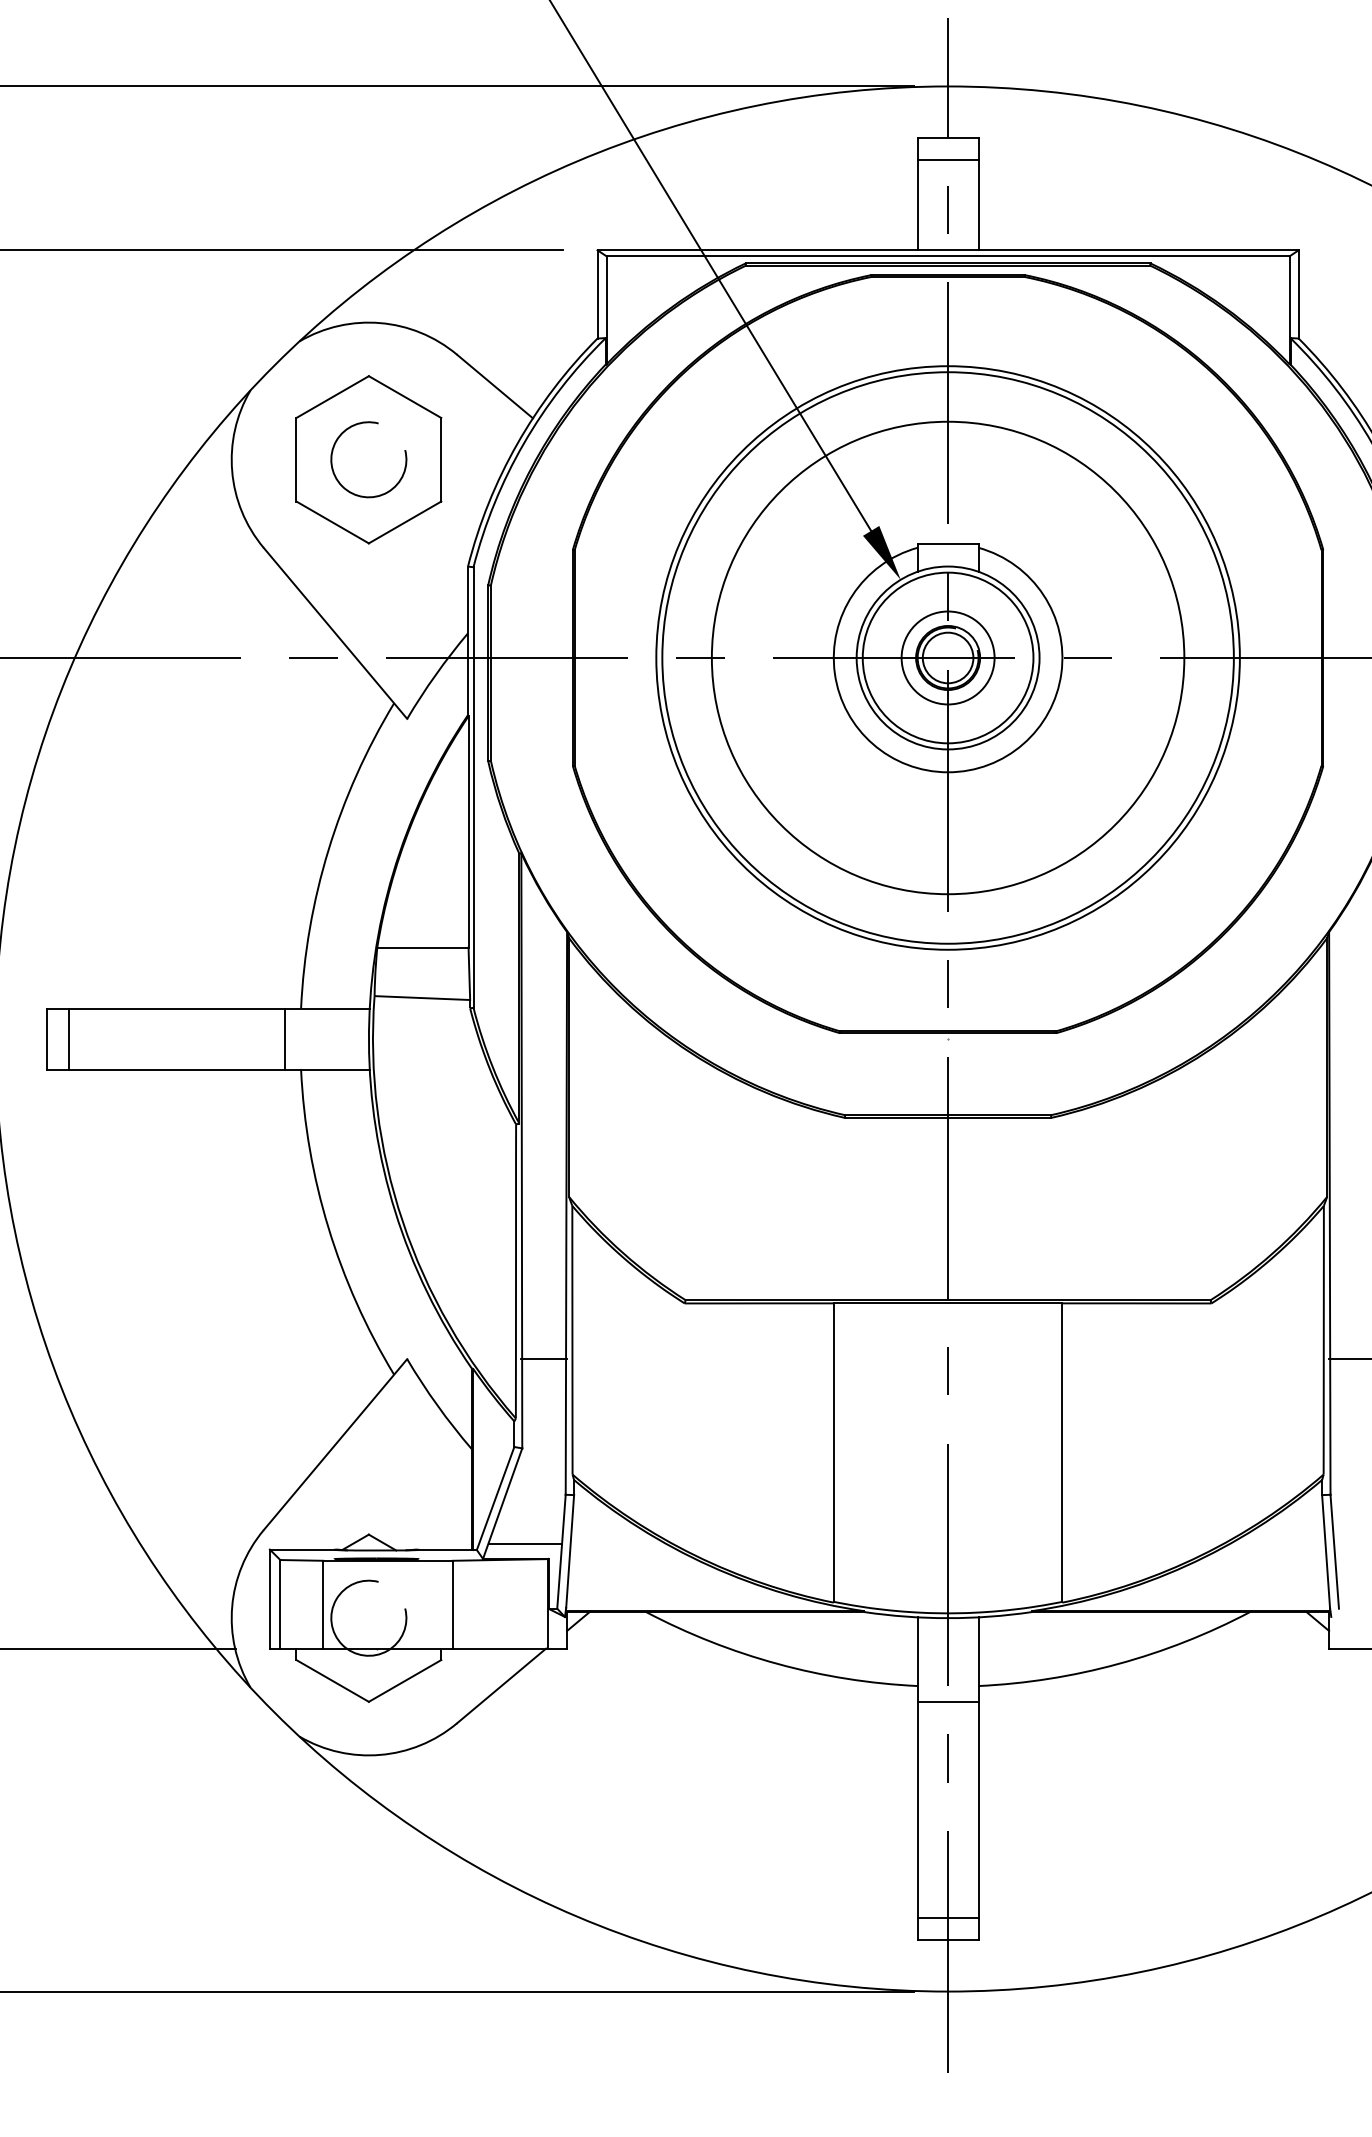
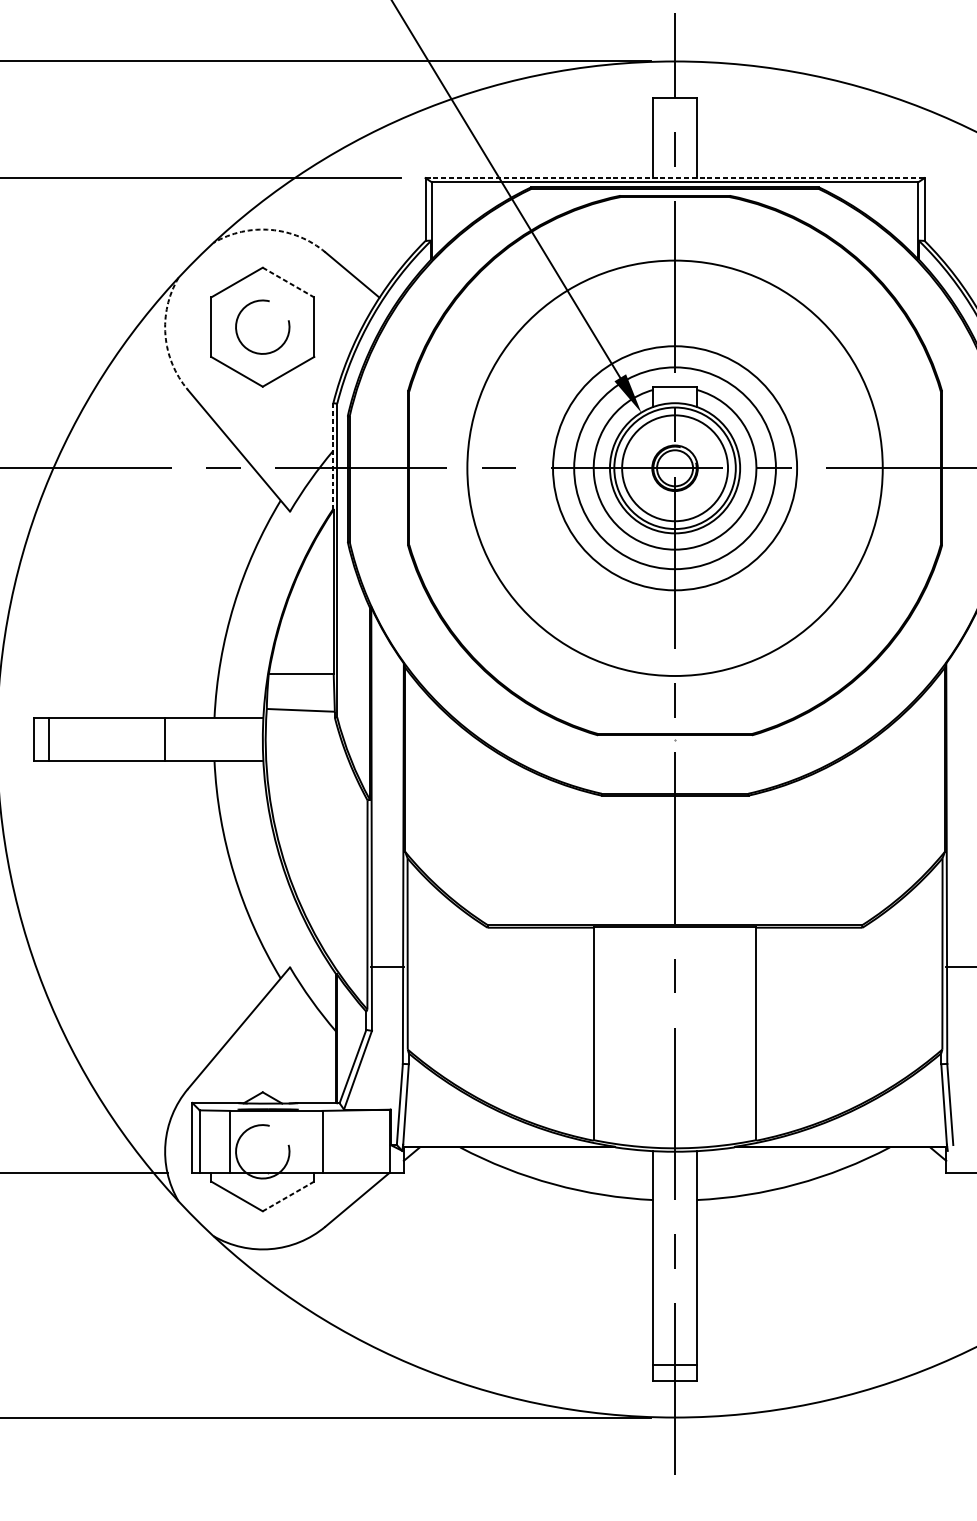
line: (947, 159) -> (674, 113), removed
line: (948, 250) -> (675, 178), solid -> dashed
arc: (380, 323) -> (271, 230), solid -> dashed
line: (405, 397) -> (288, 282), solid -> dashed
arc: (232, 471) -> (165, 335), solid -> dashed
line: (468, 641) -> (333, 456), solid -> dashed
circle: (947, 657) -> (674, 467), size x0.6
circle: (947, 657) -> (674, 467), size x0.6
circle: (947, 657) -> (674, 467), size x1.6
line: (285, 1038) -> (164, 739), moved
line: (524, 1543) -> (373, 1098), removed
line: (405, 1680) -> (288, 1196), solid -> dashed
line: (947, 1702) -> (674, 1211), removed

